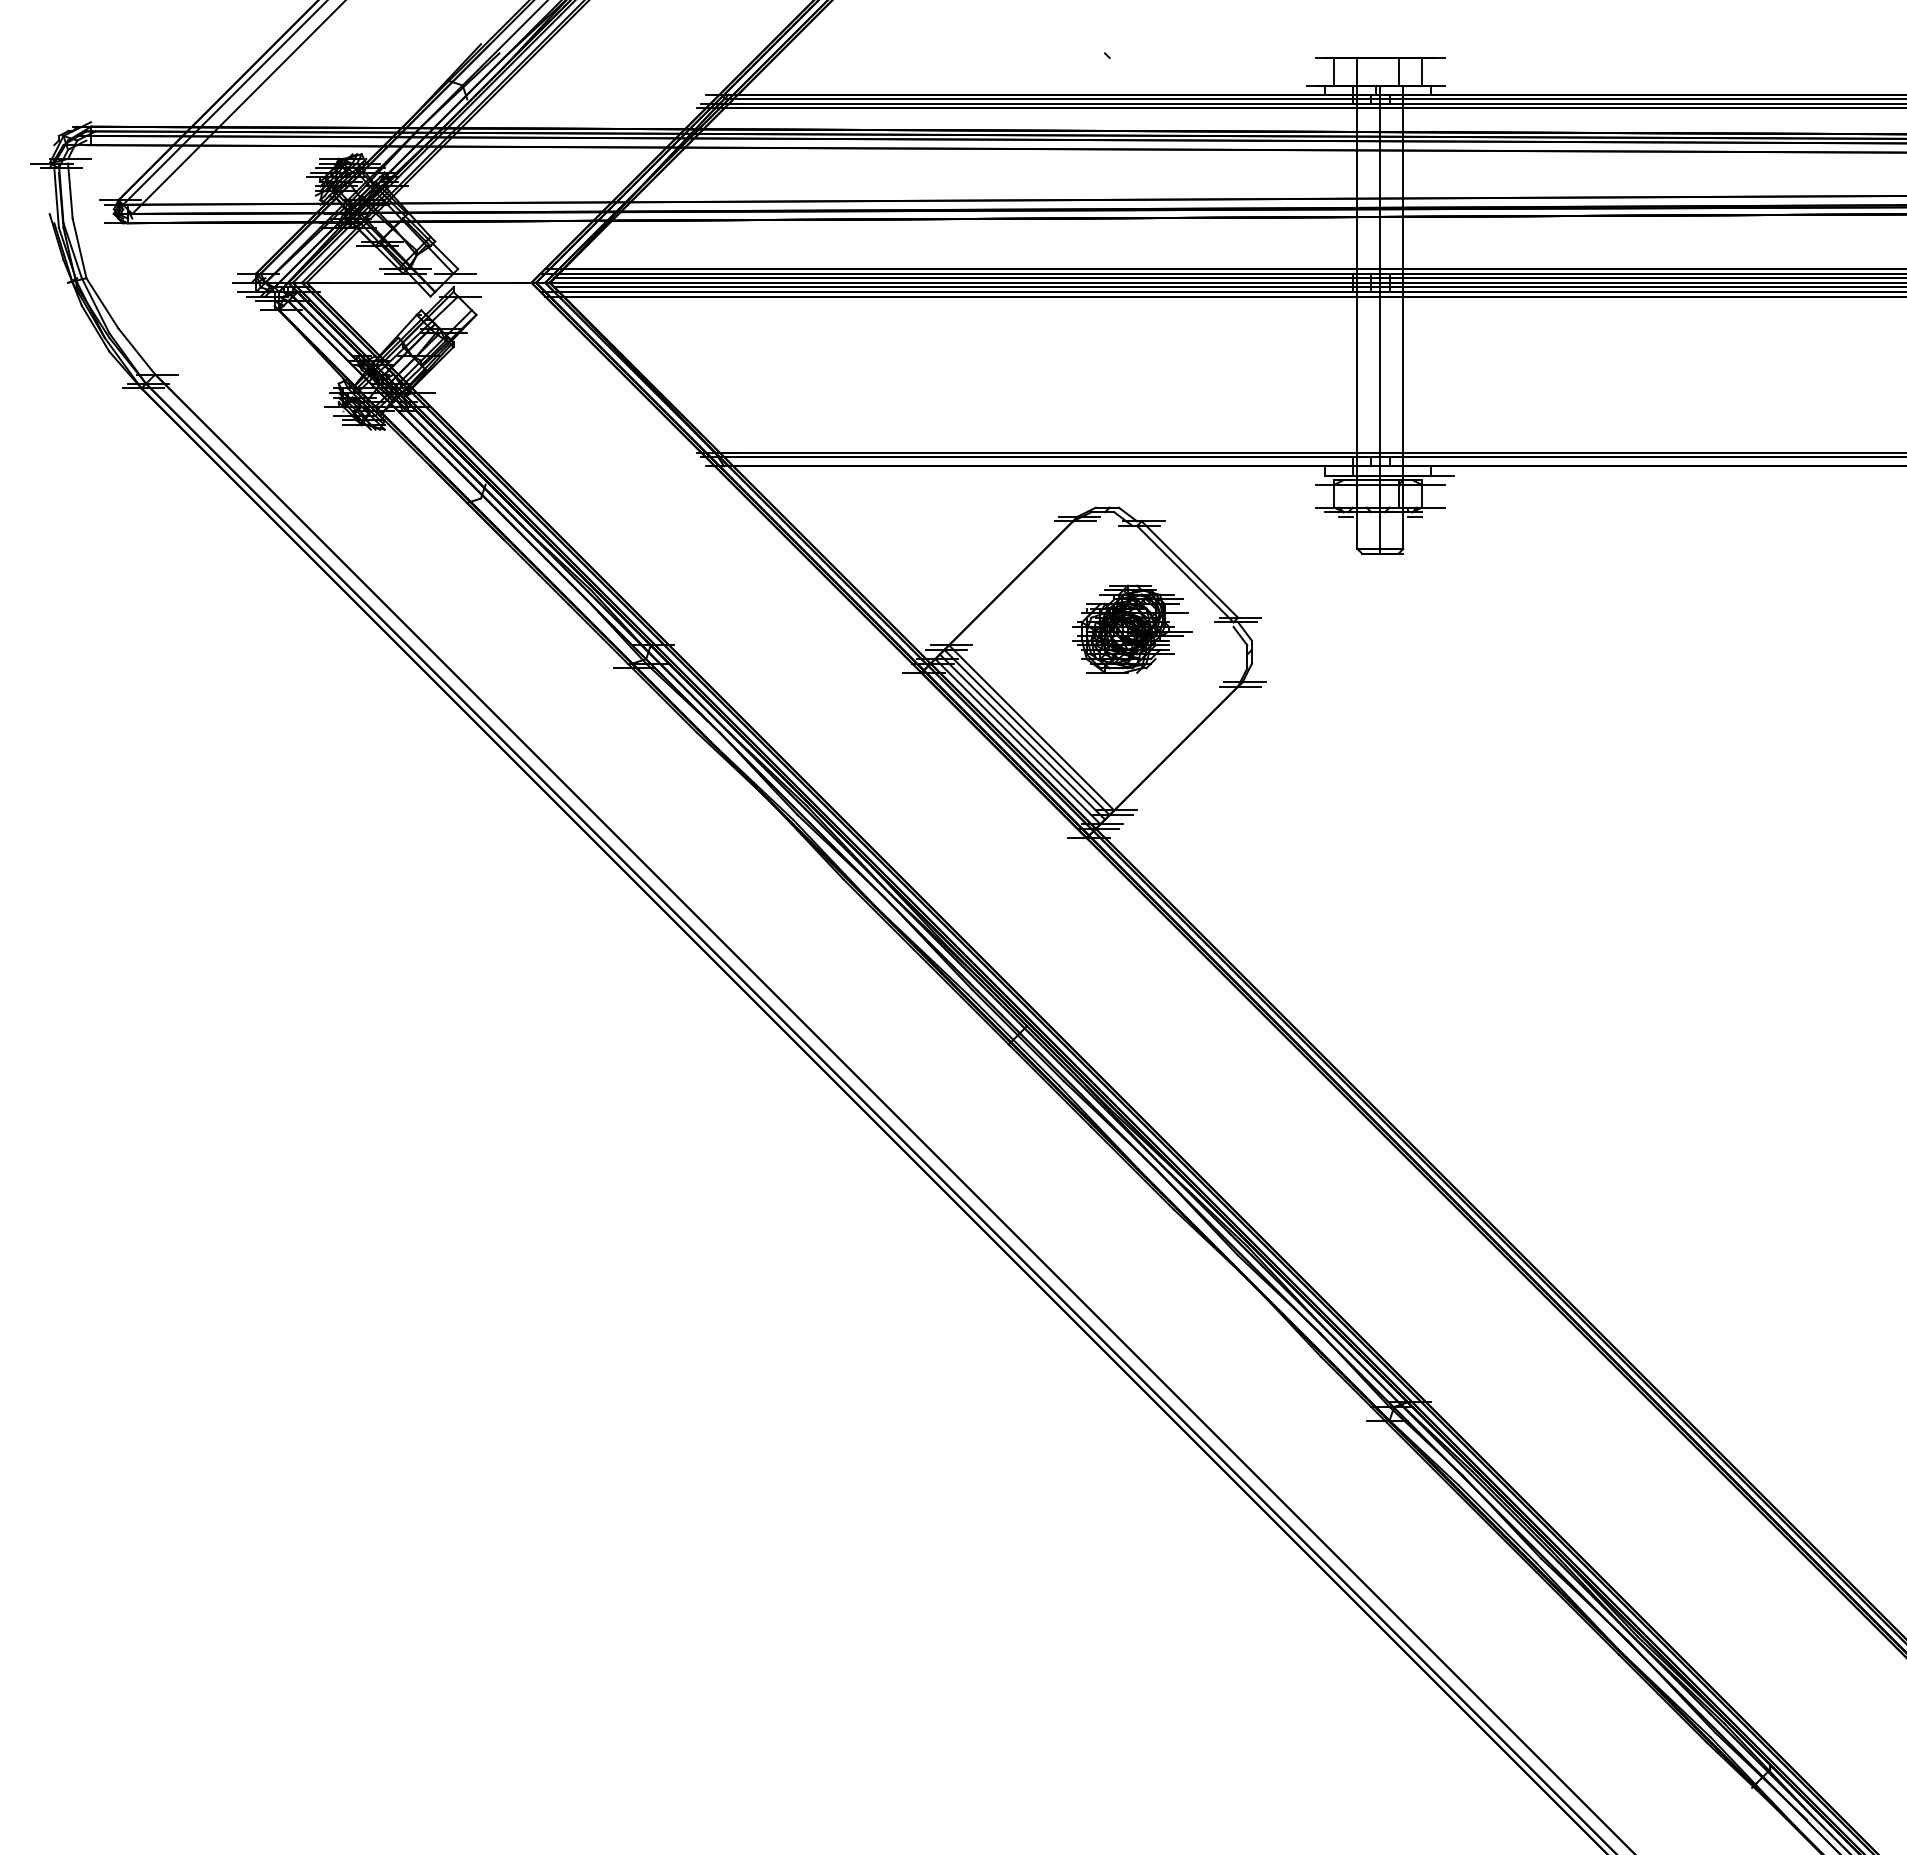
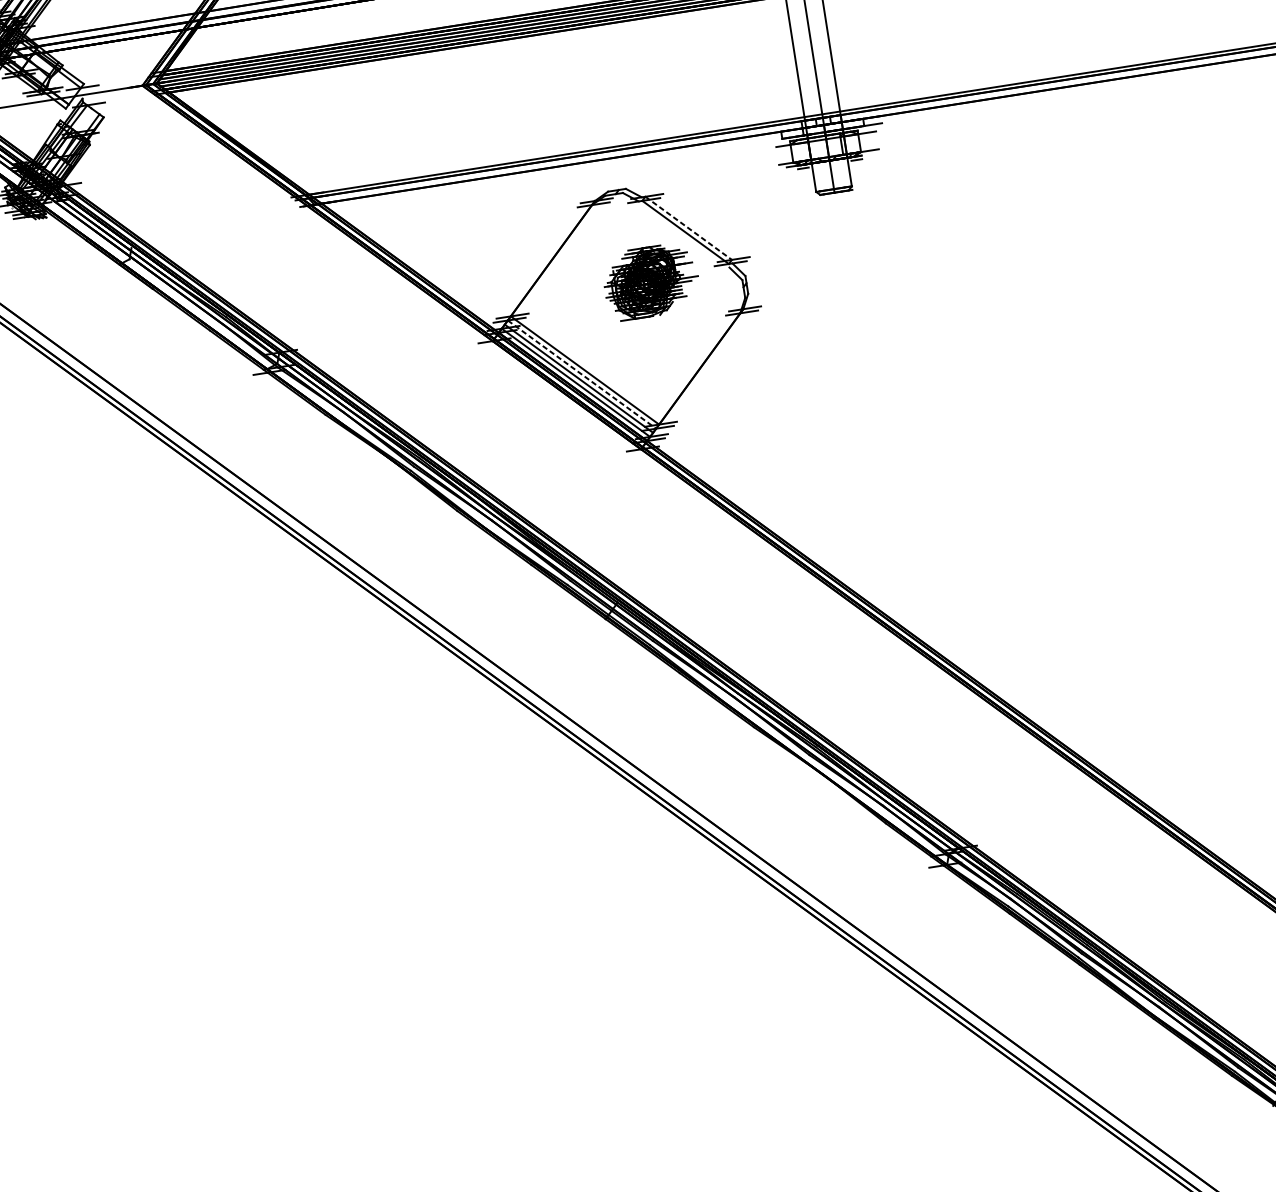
line: (1190, 569) -> (689, 228), solid -> dashed
line: (1027, 732) -> (582, 374), solid -> dashed

